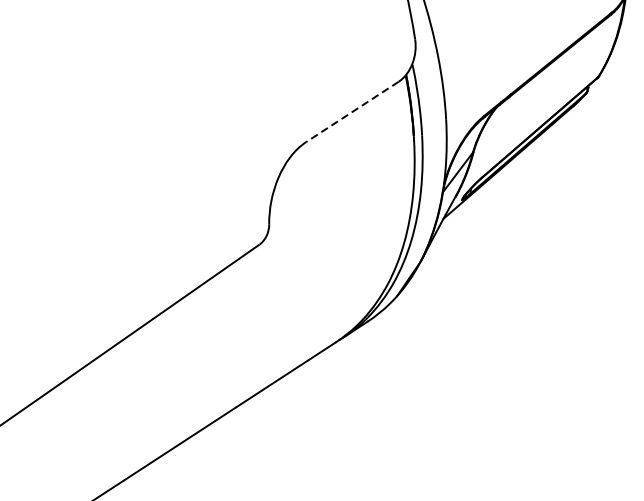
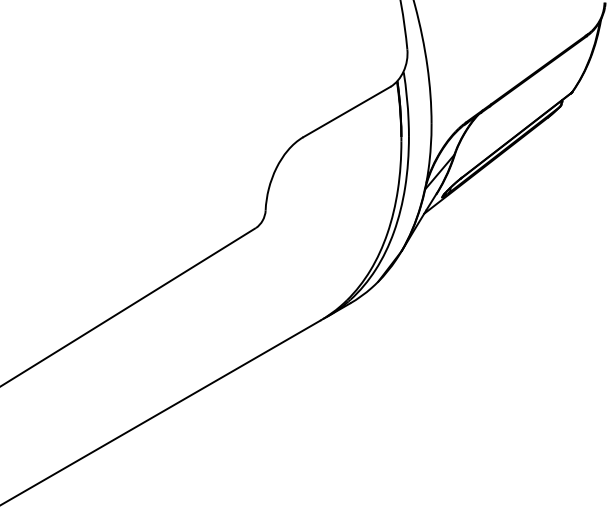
line: (352, 112) -> (346, 112), dashed -> solid

